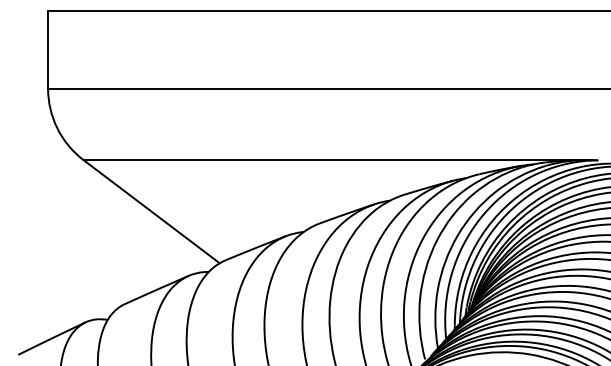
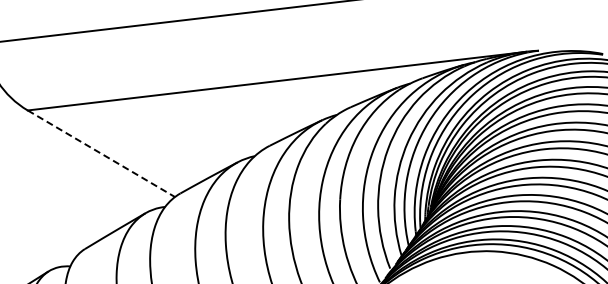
line: (152, 211) -> (102, 153), solid -> dashed

